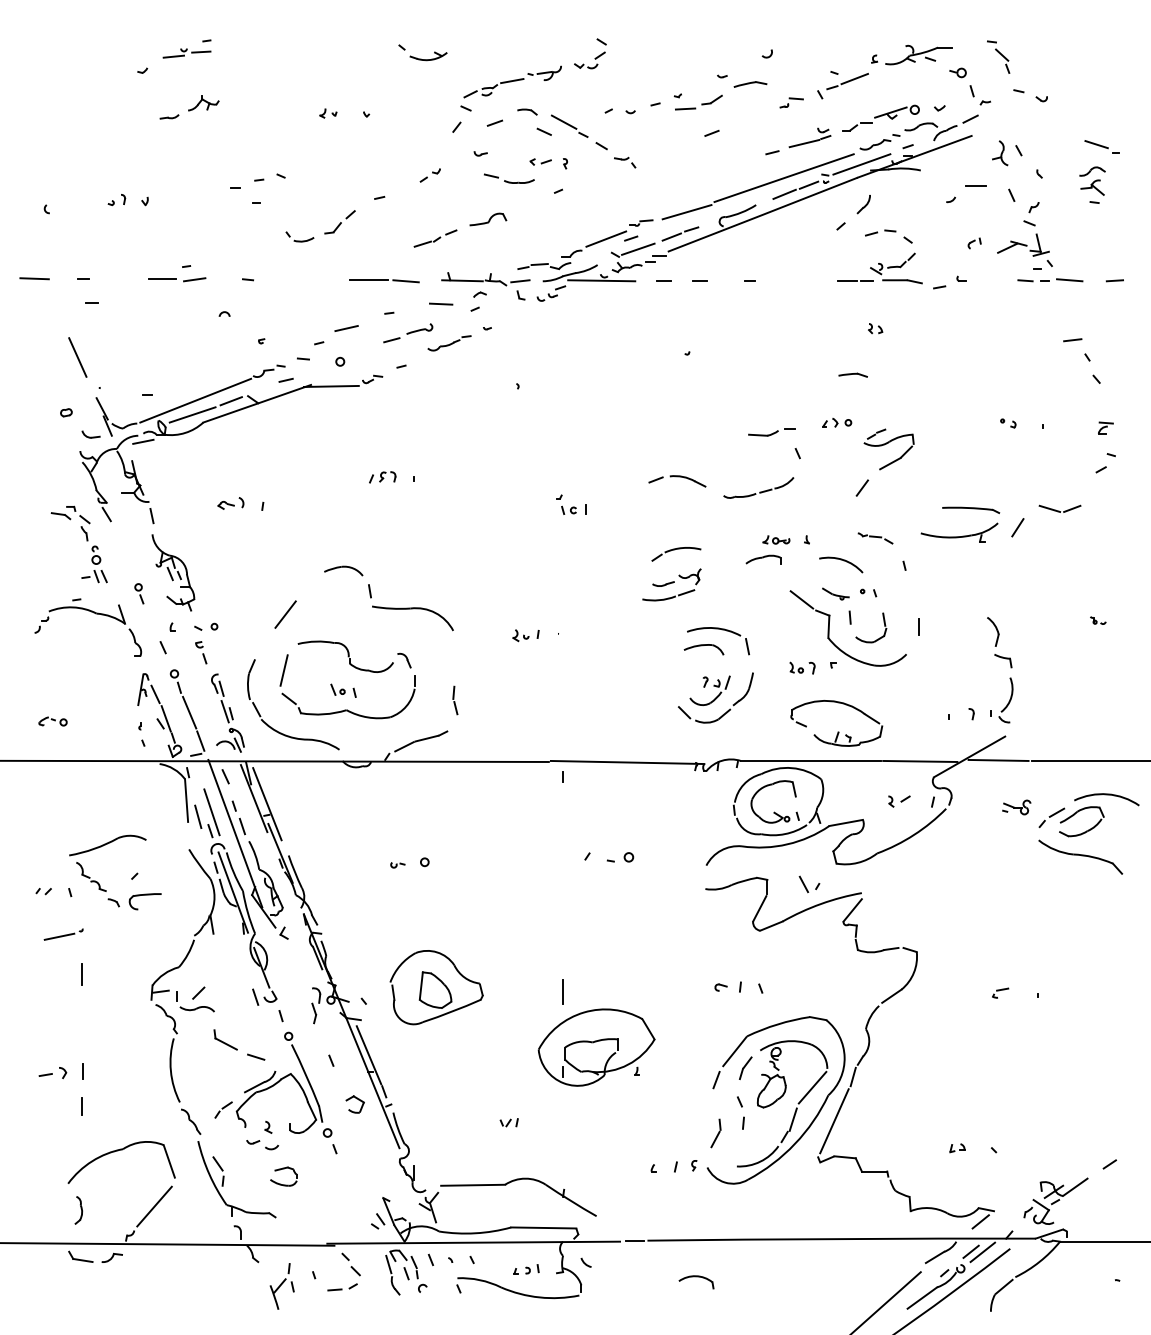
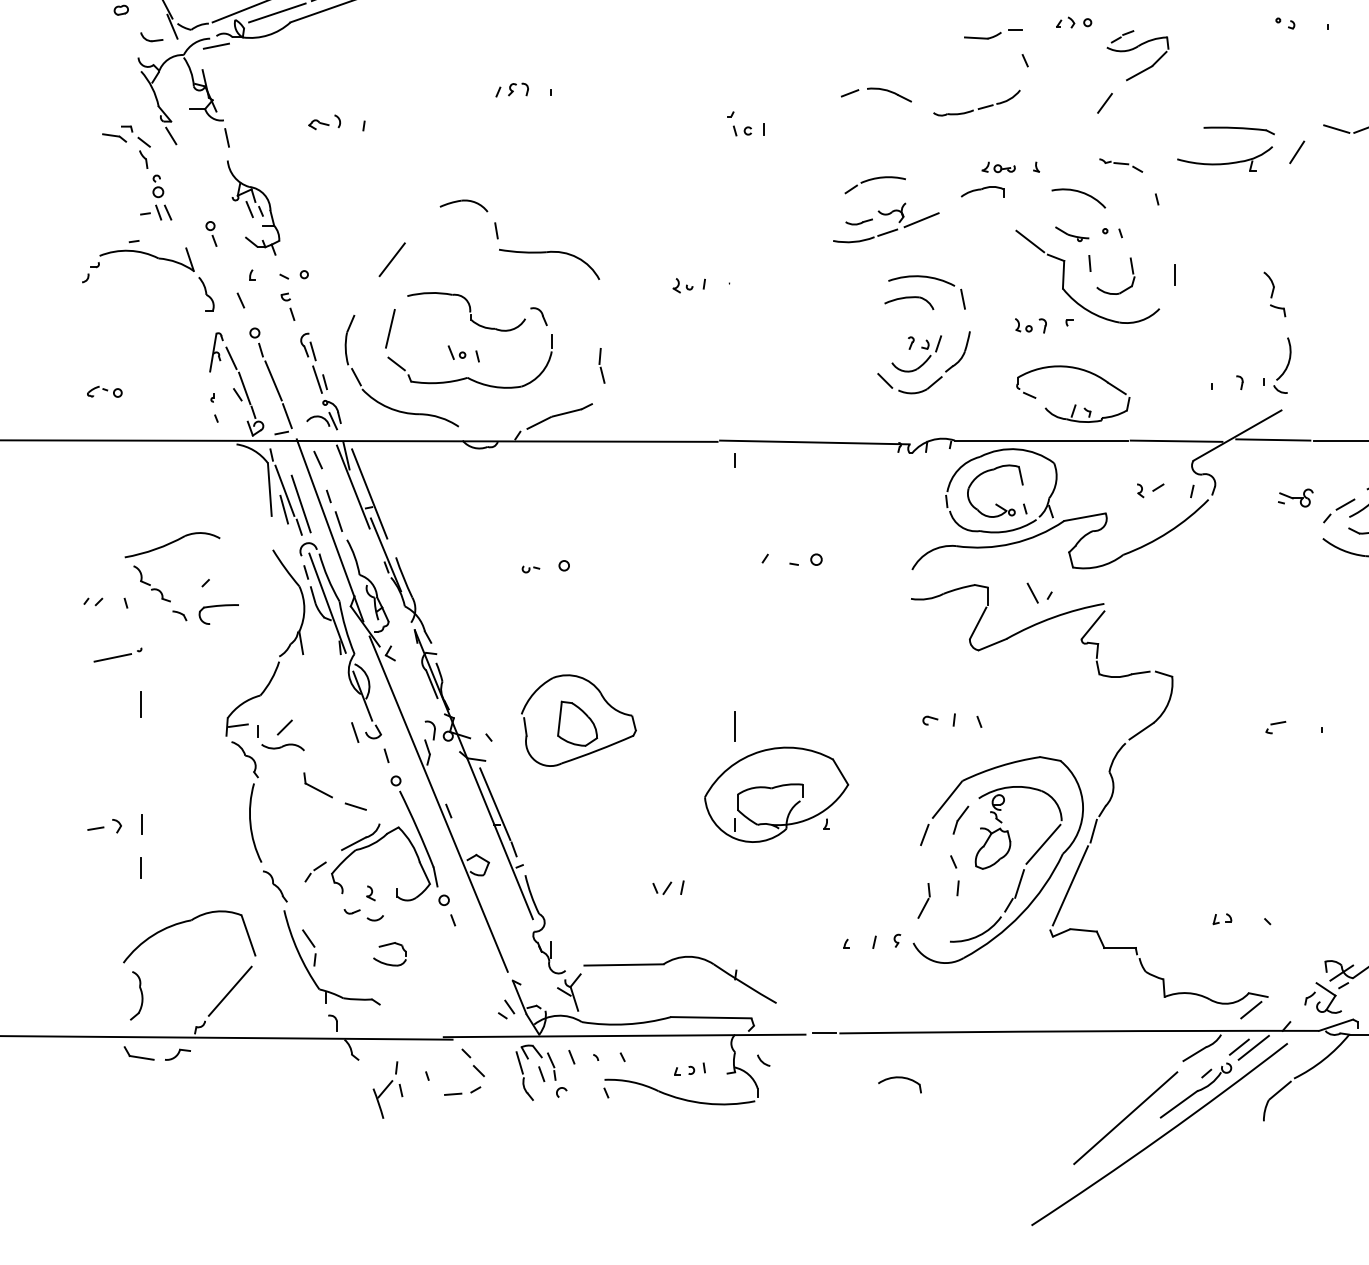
line: (713, 582) -> (921, 220), added
part: (999, 642) -> (1274, 294), size x0.71
line: (198, 801) -> (284, 490), added
line: (323, 1054) -> (439, 803), added
part: (509, 1122) -> (668, 887), size x1.43
part: (78, 1210) -> (136, 996), size x1.43

